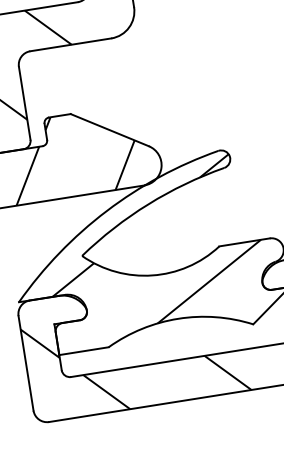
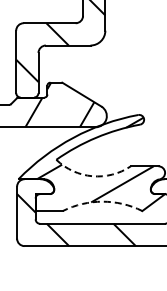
arc: (152, 275) -> (92, 176), solid -> dashed
arc: (178, 318) -> (102, 201), solid -> dashed

